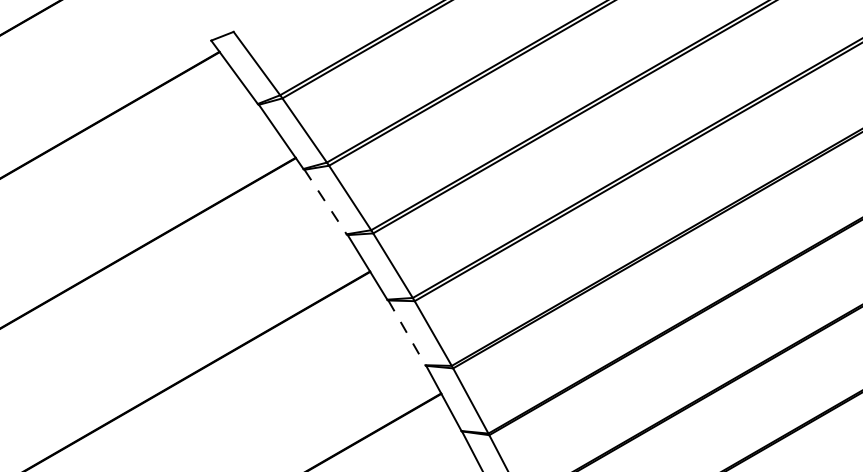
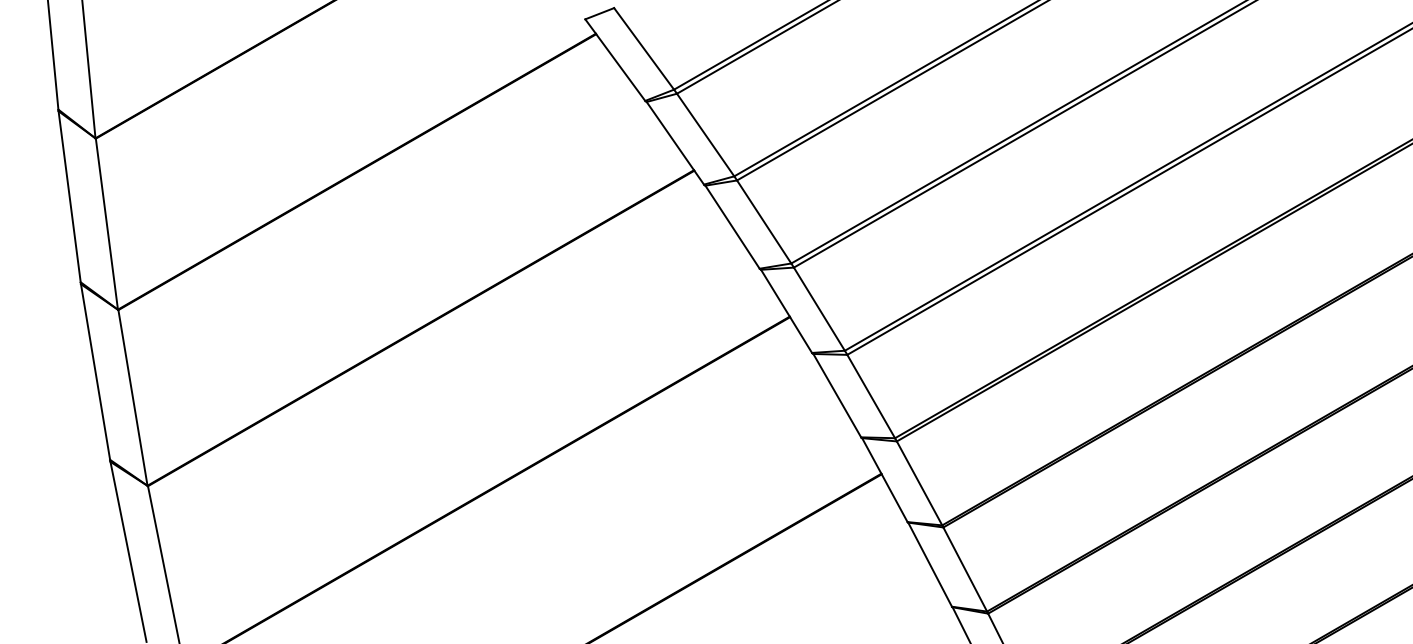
line: (325, 202) -> (732, 227), dashed -> solid
line: (407, 333) -> (837, 396), dashed -> solid

